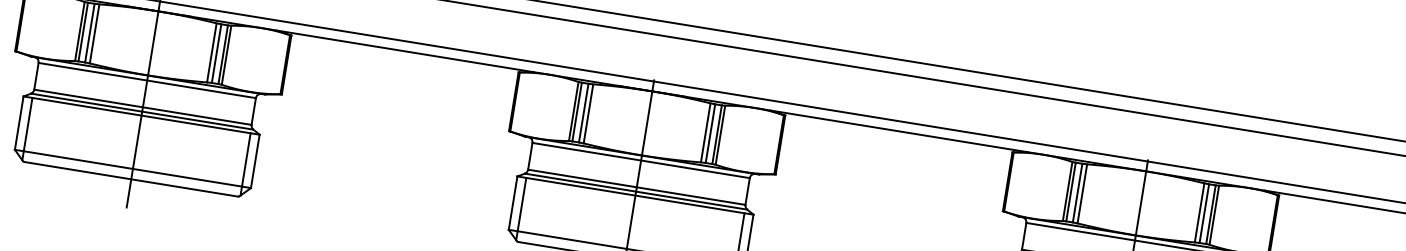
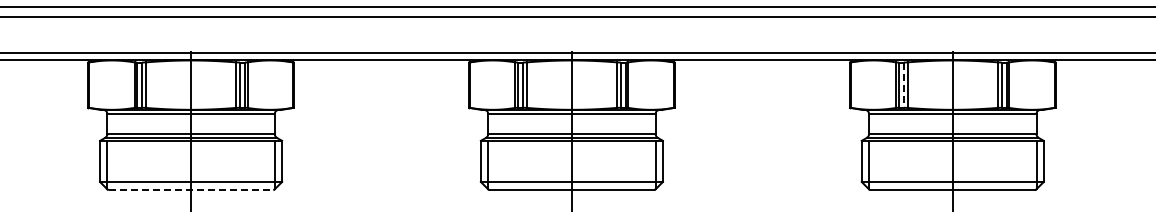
line: (131, 178) -> (191, 189), solid -> dashed
line: (1077, 193) -> (903, 85), solid -> dashed

